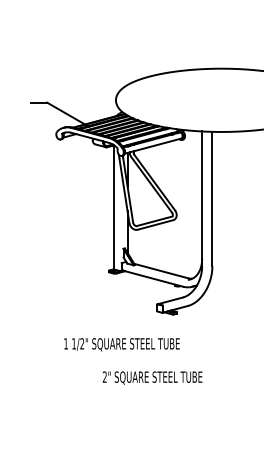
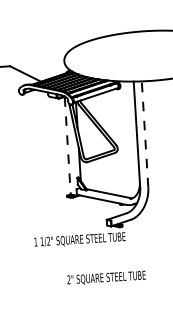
line: (212, 198) -> (145, 133), solid -> dashed
line: (113, 207) -> (67, 145), solid -> dashed
text: (121, 344) -> (79, 239), moved

